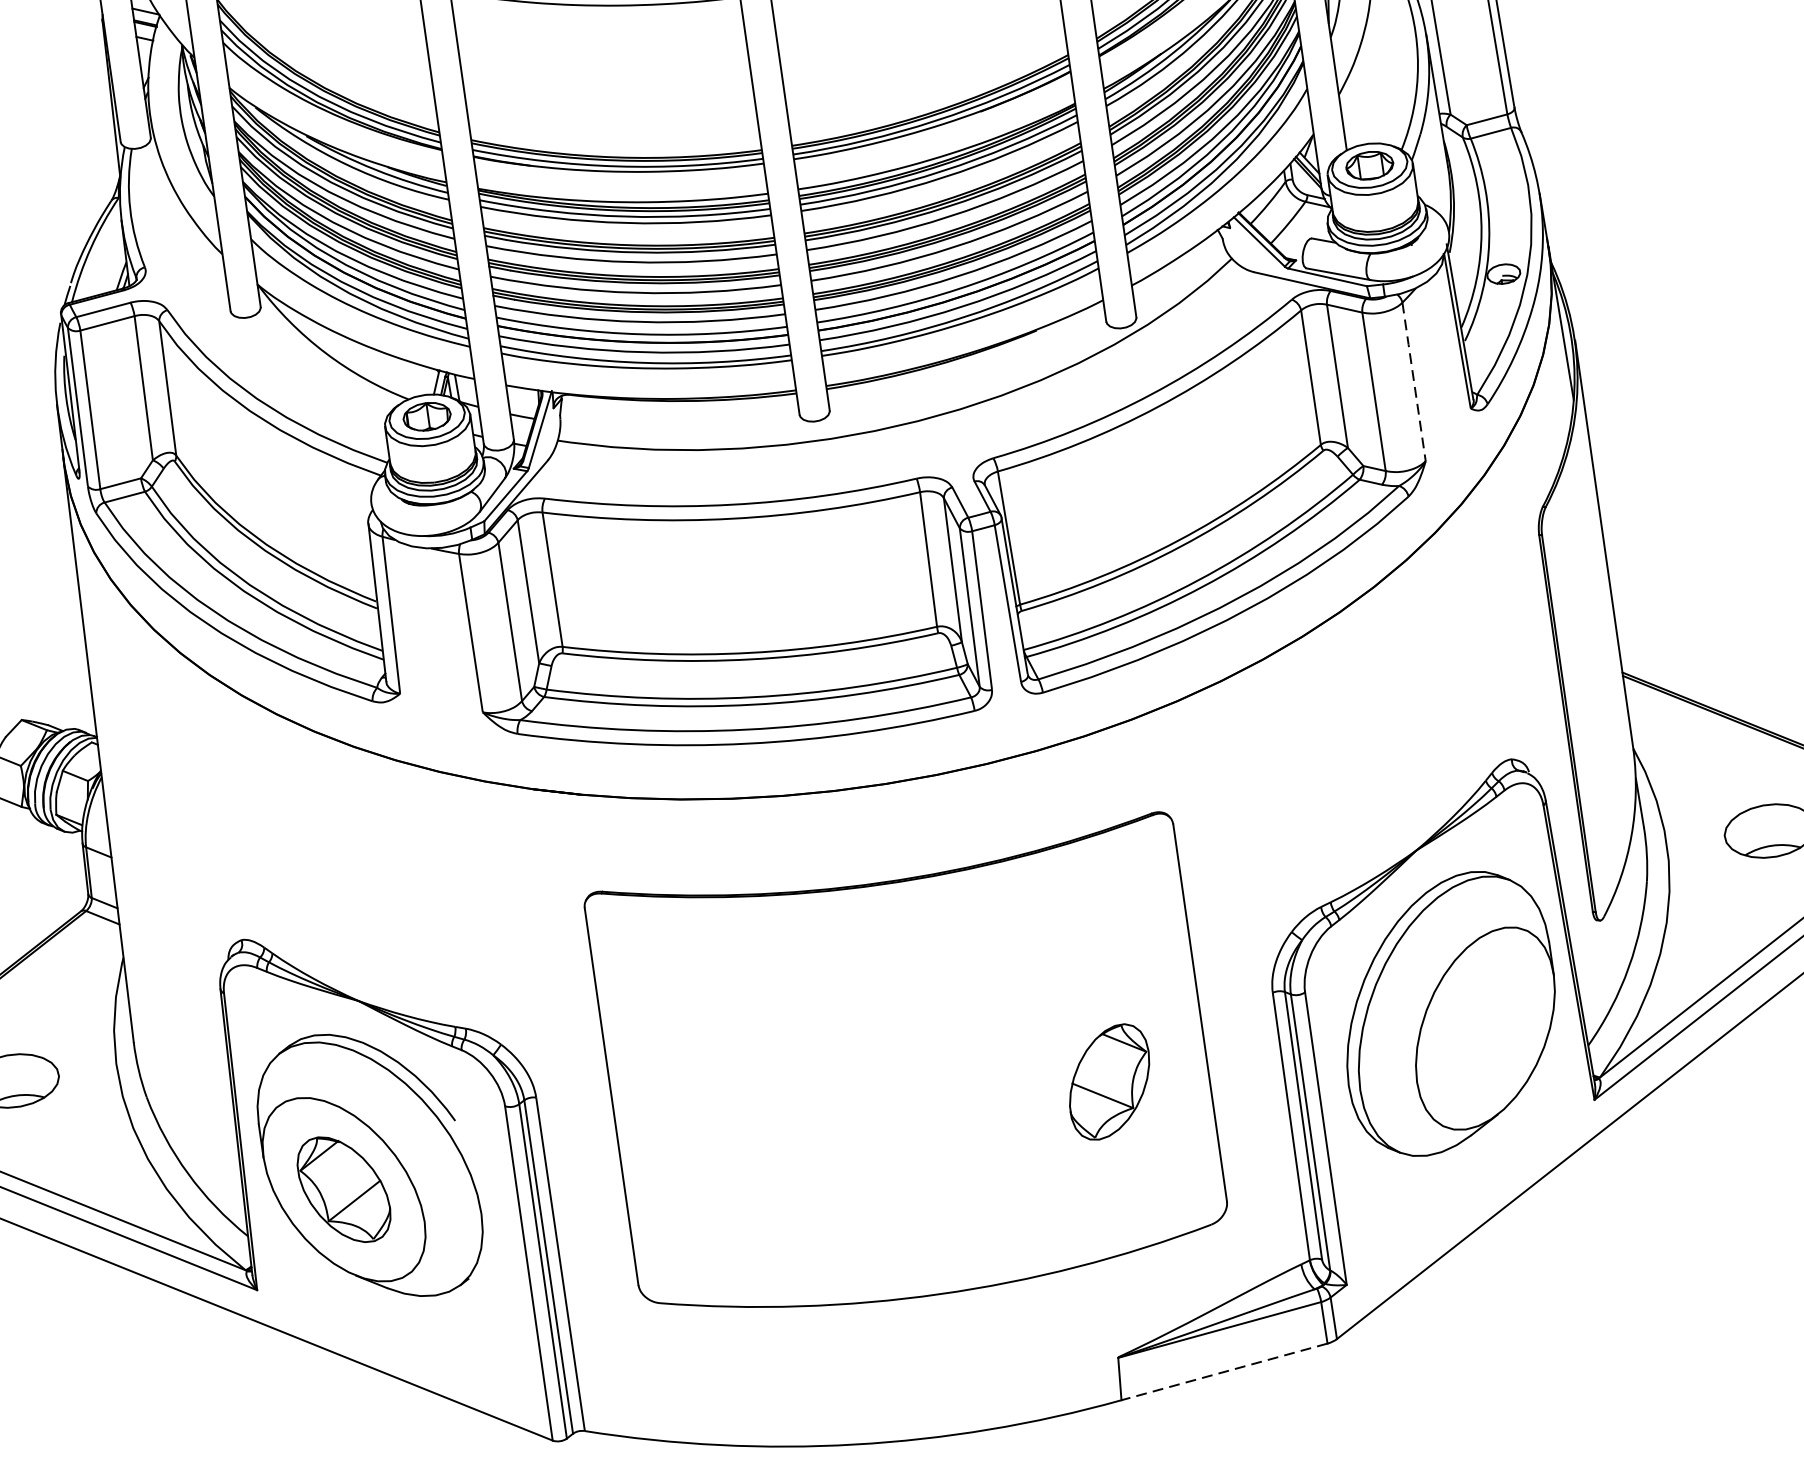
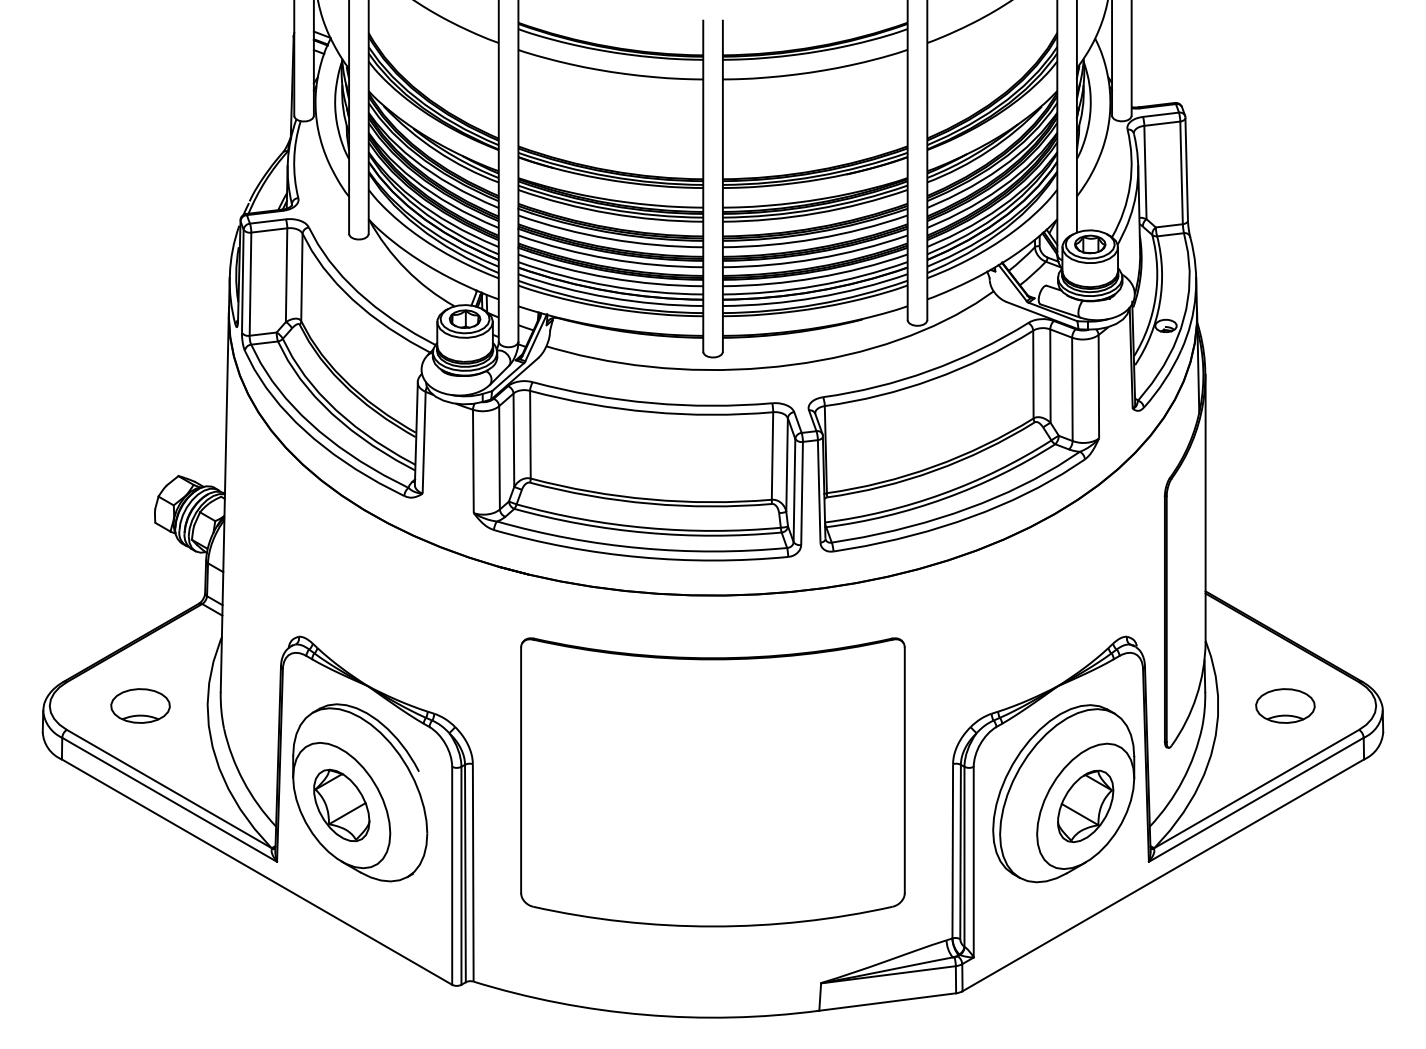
line: (1413, 380) -> (1098, 385), dashed -> solid
part: (1109, 1082) -> (1085, 806), moved
line: (1224, 1372) -> (887, 1002), dashed -> solid

